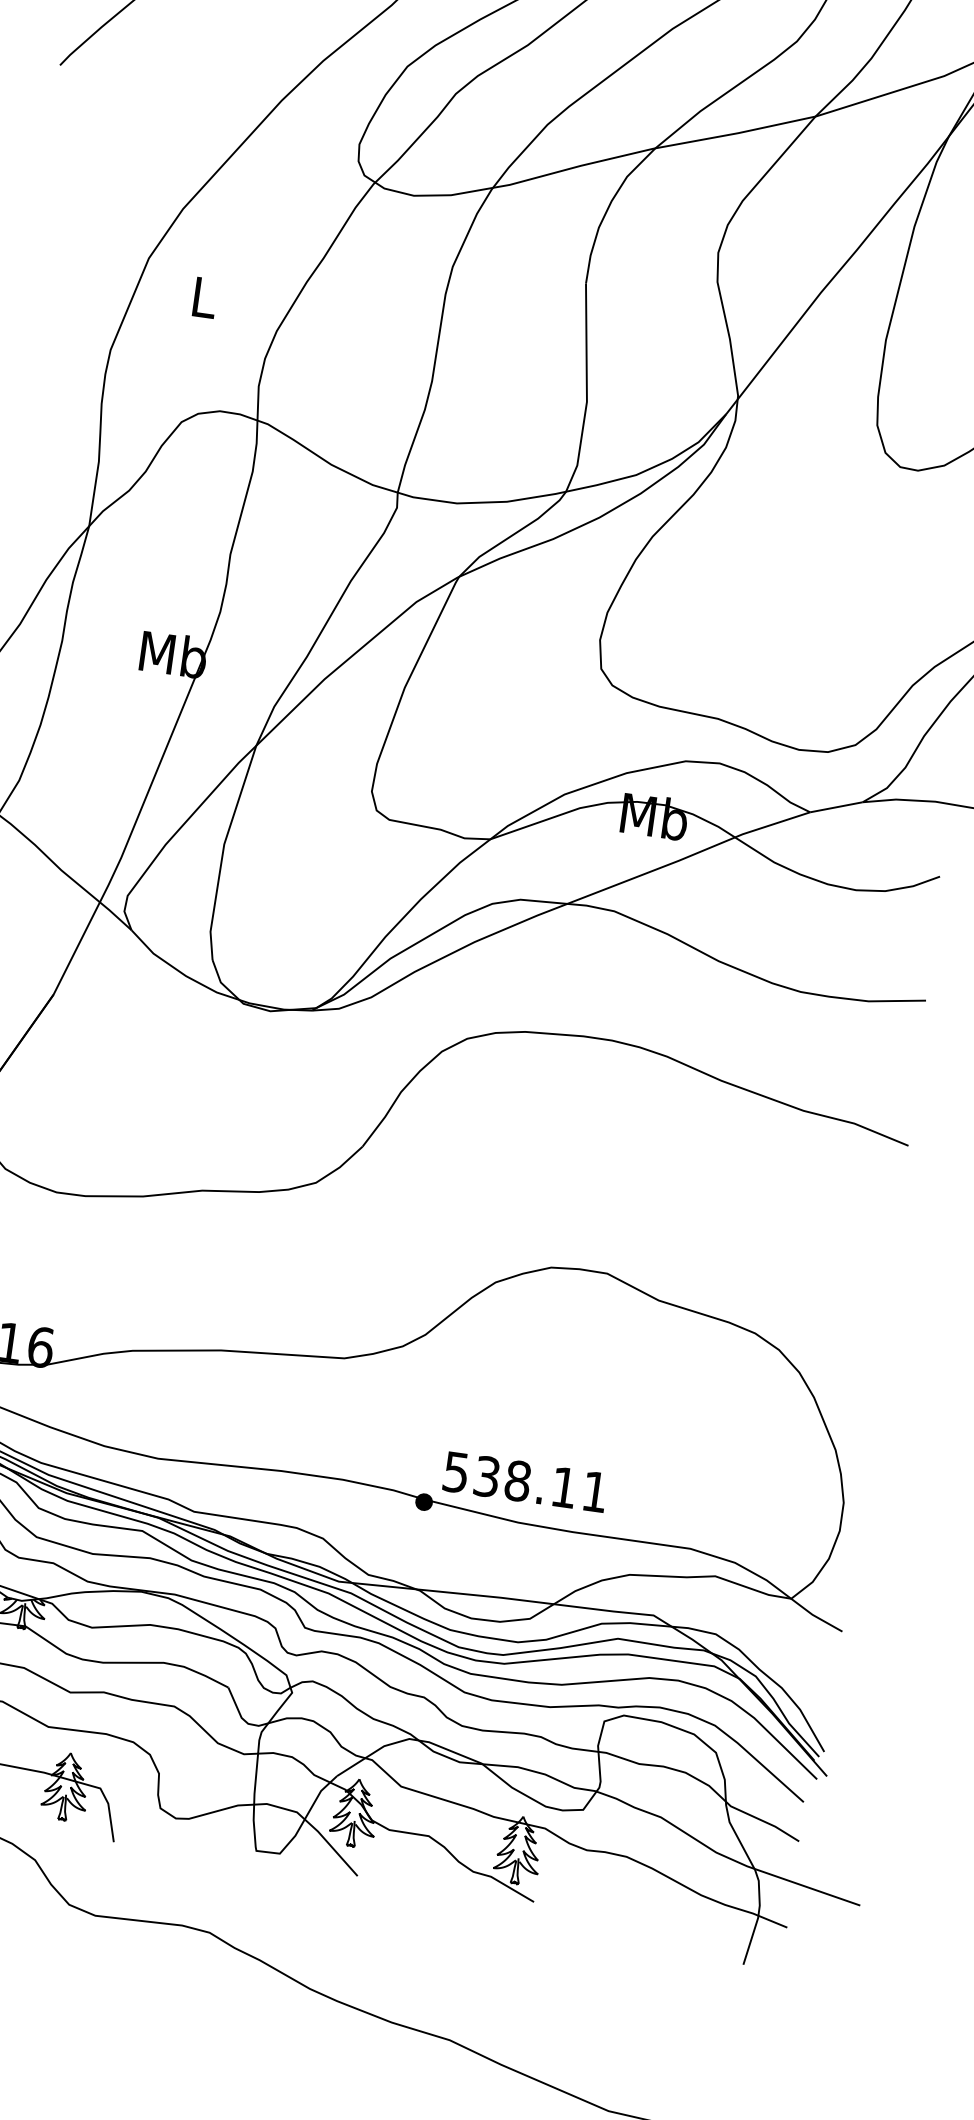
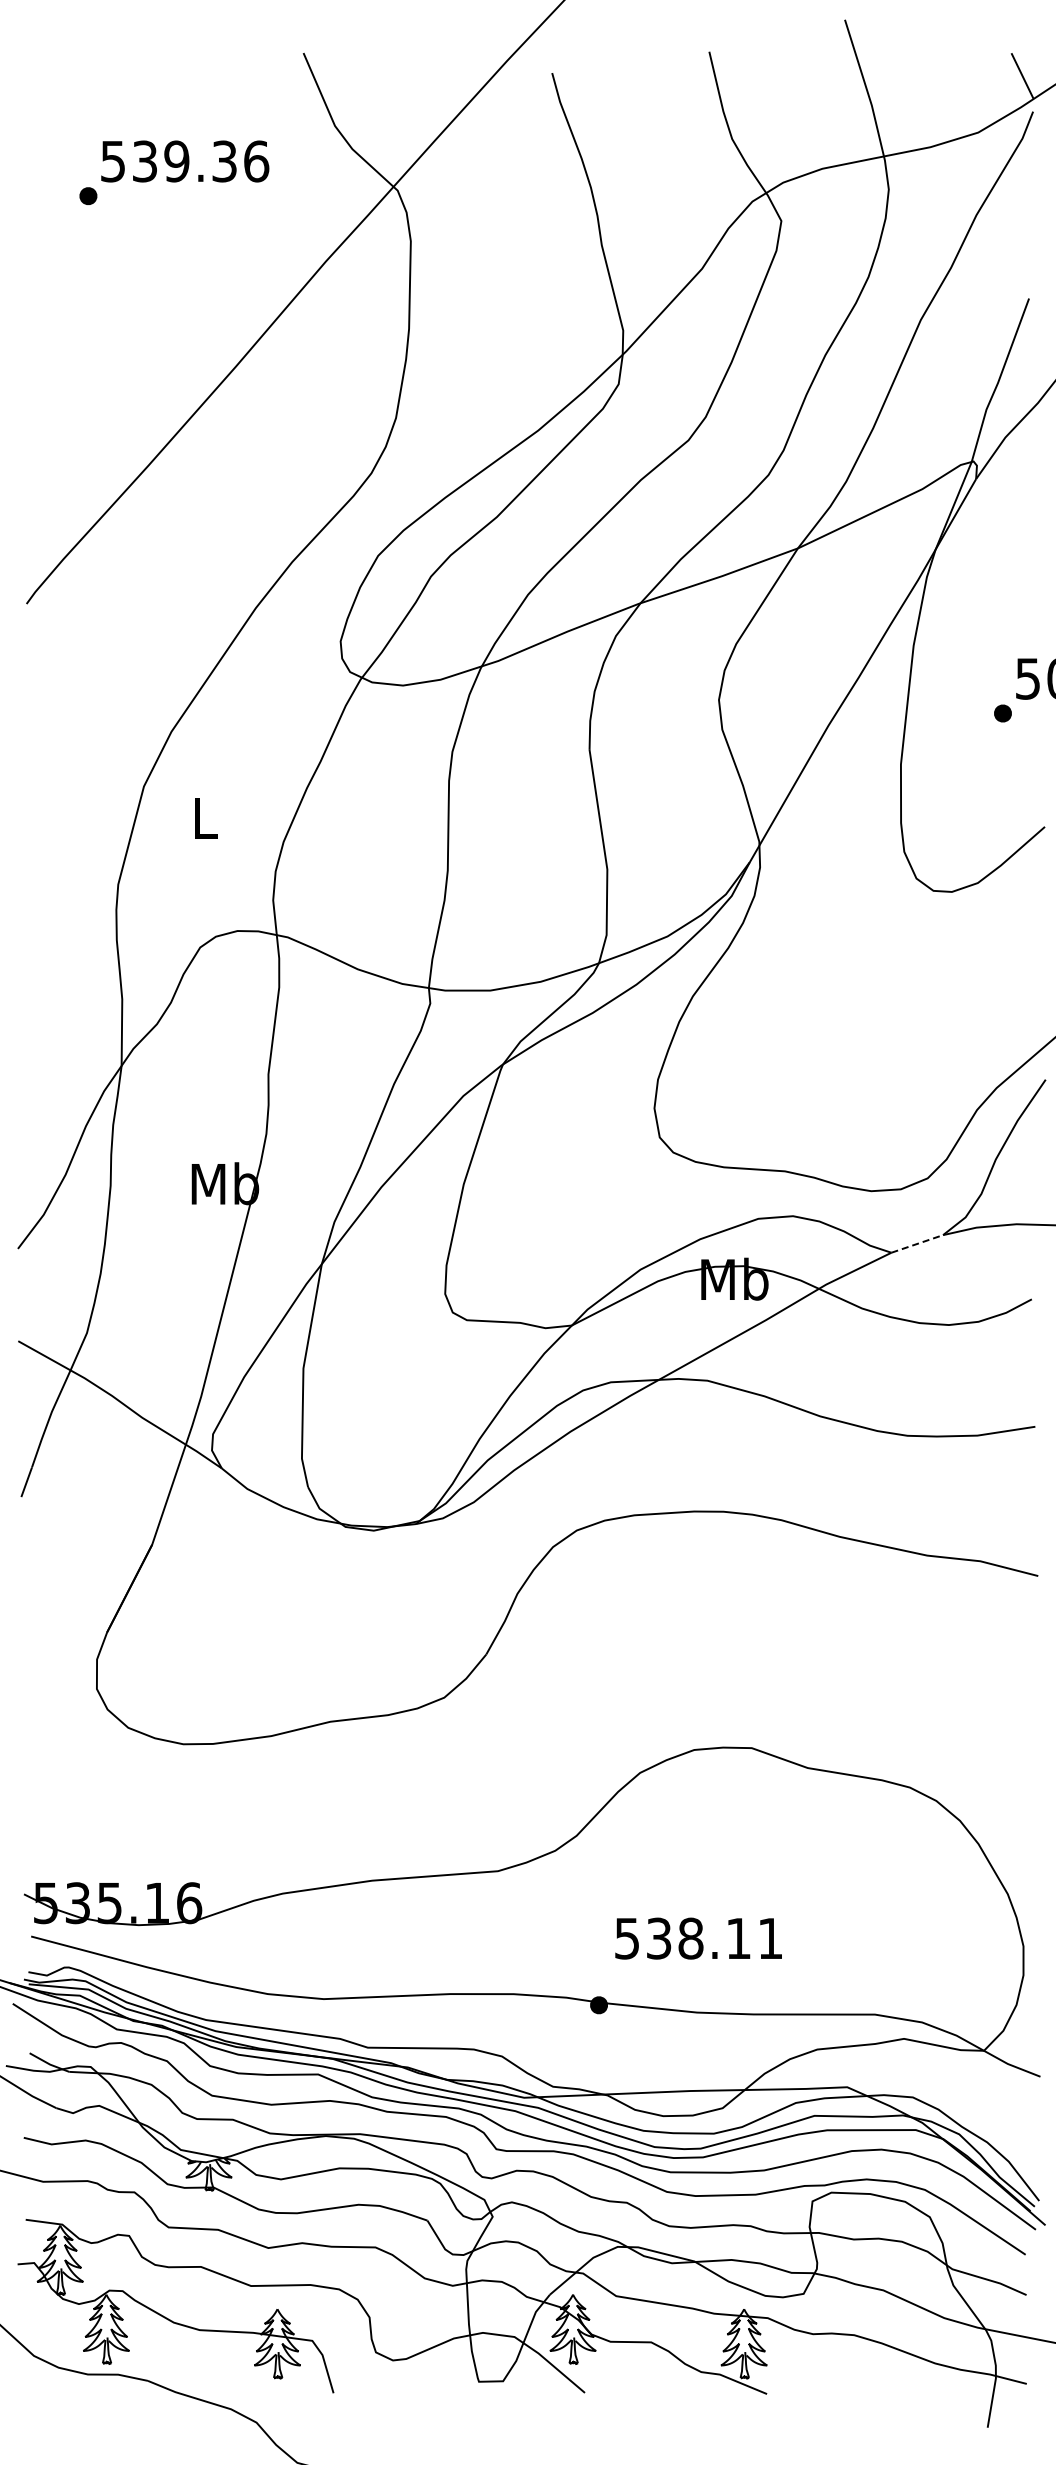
line: (836, 806) -> (917, 1243), solid -> dashed
text: (525, 1481) -> (698, 1938), moved

